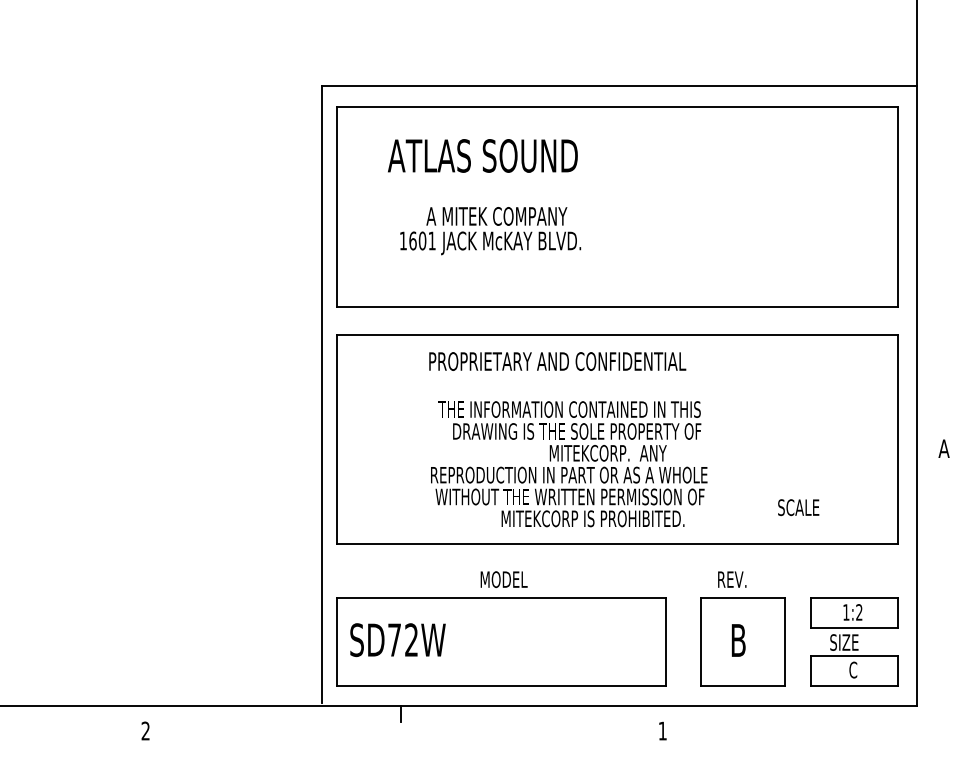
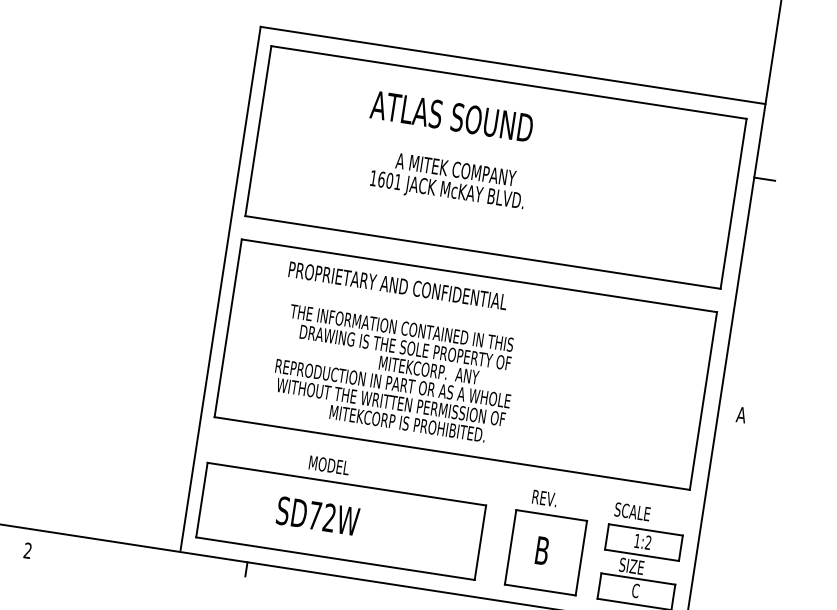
line: (929, 173) -> (764, 179), added
text: (484, 197) -> (447, 152), moved
text: (568, 439) -> (397, 353), moved
text: (798, 507) -> (632, 511), moved
text: (503, 579) -> (328, 465), moved
text: (397, 640) -> (317, 516), moved

